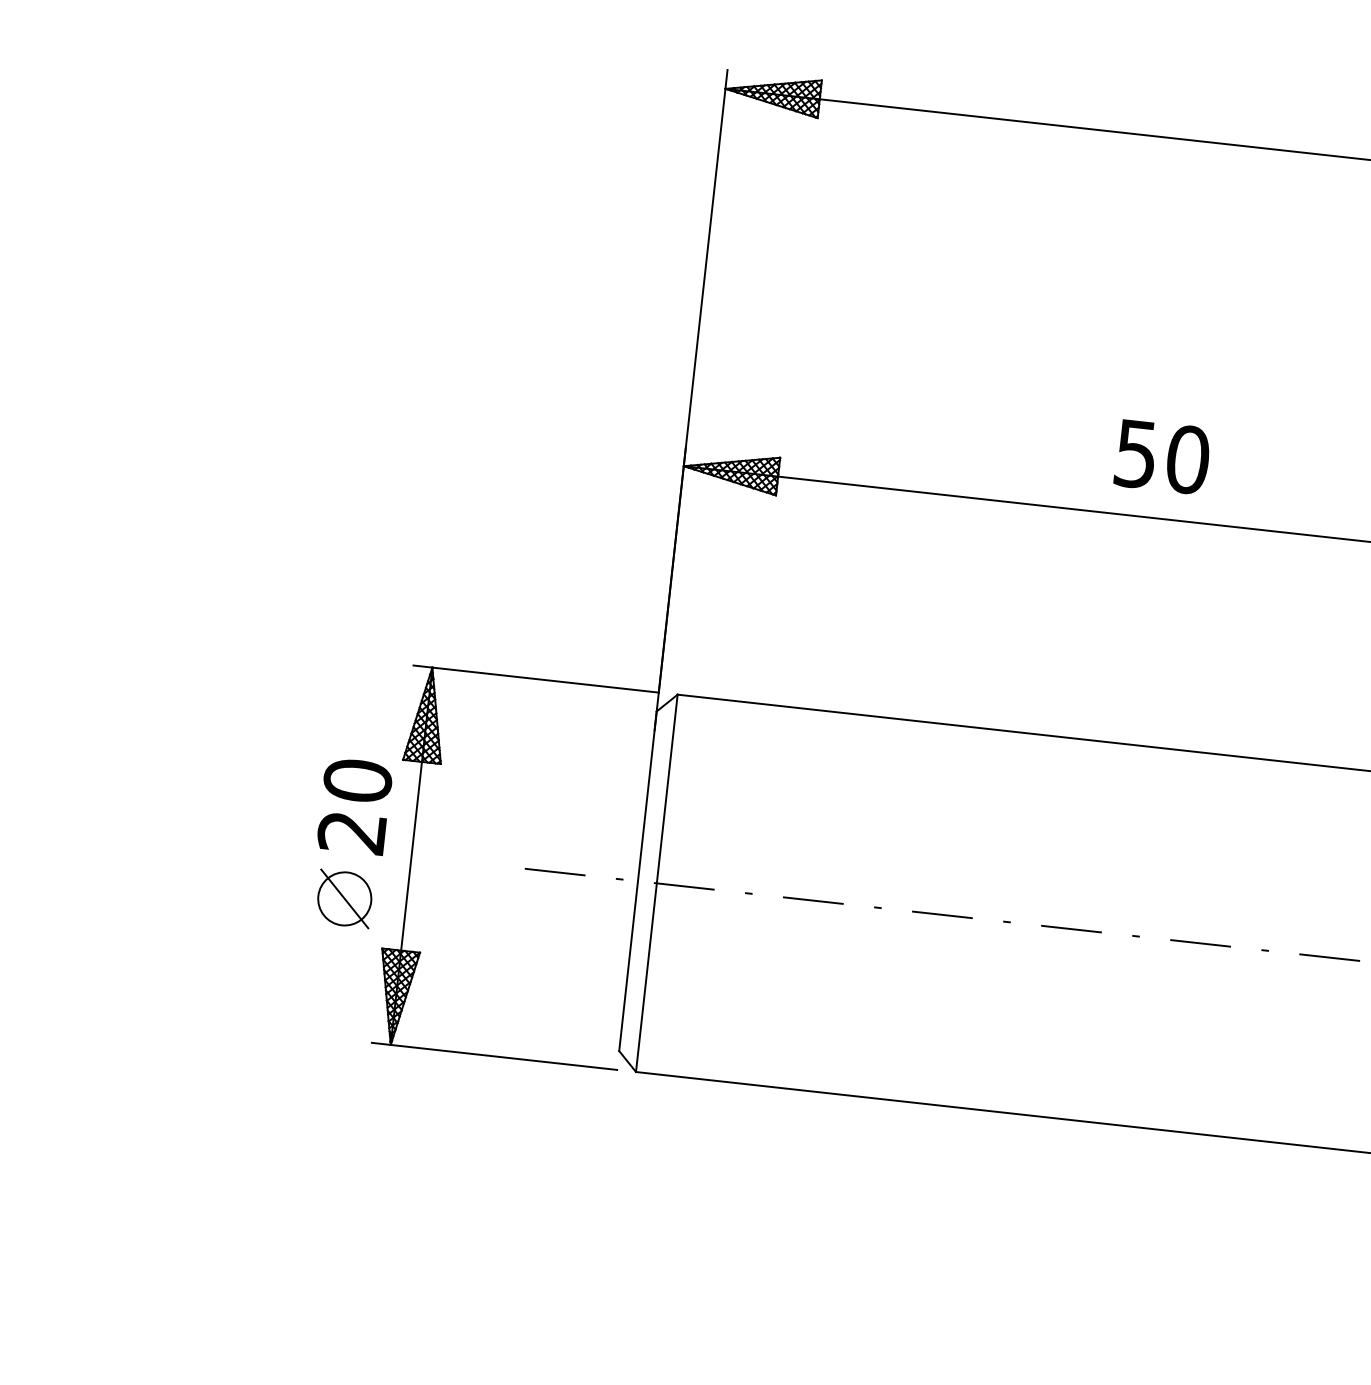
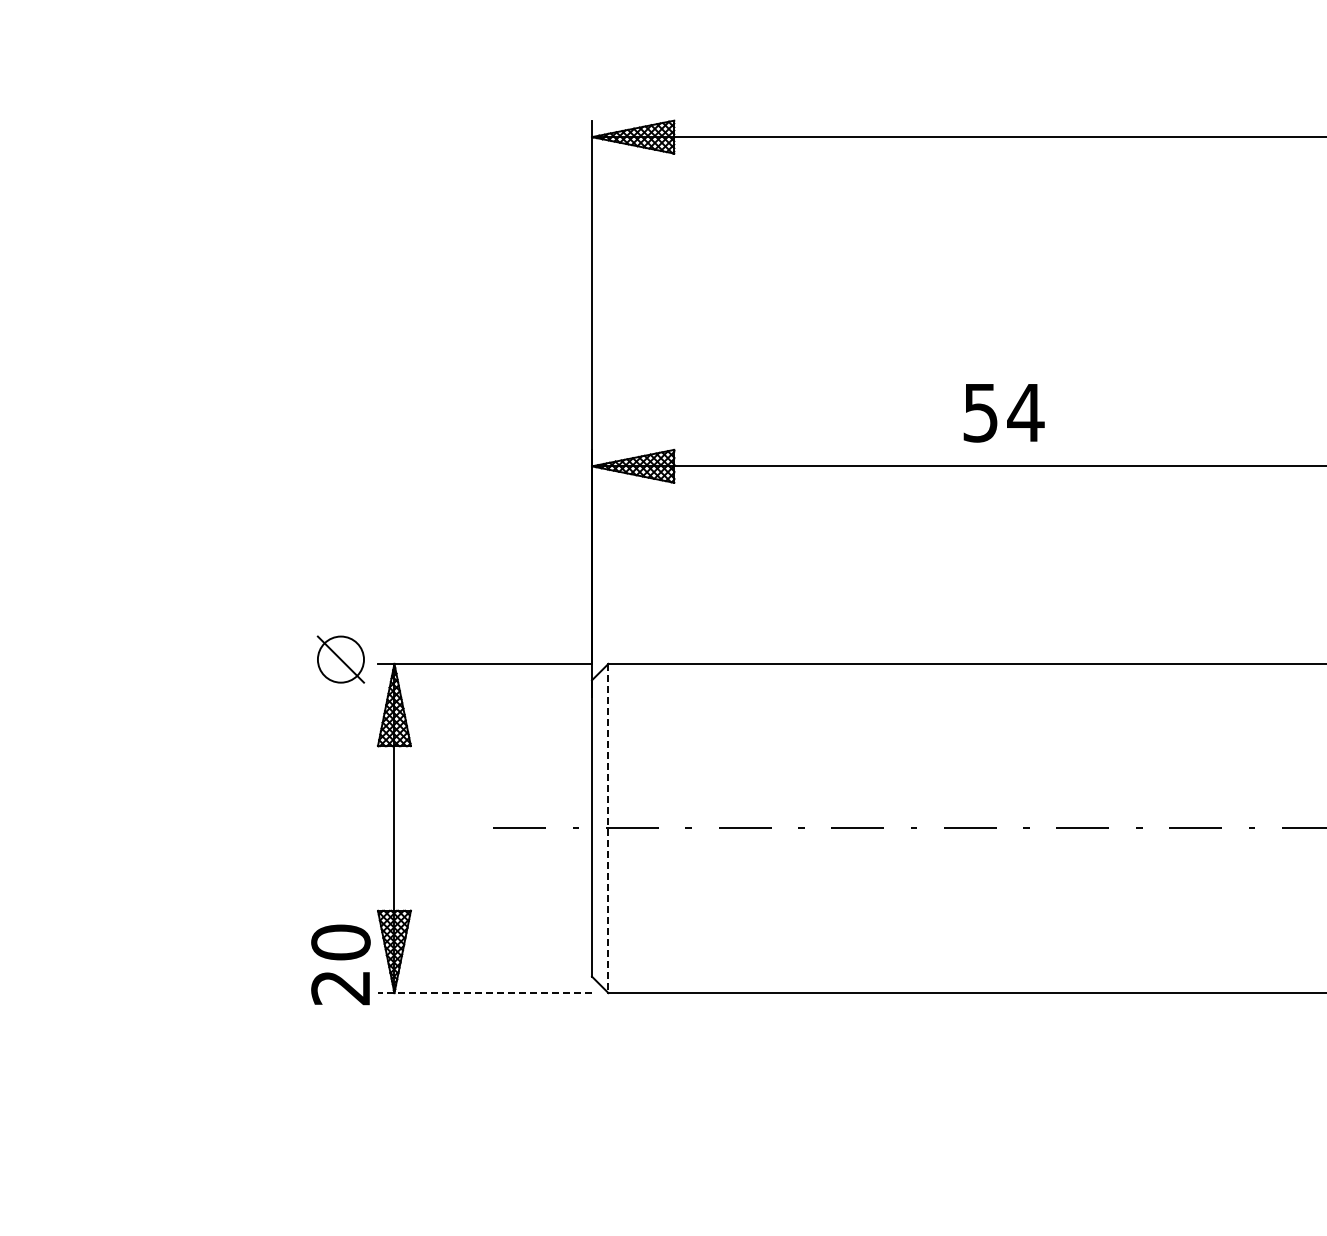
text: (1187, 459) -> (1025, 412), 50 -> 54
text: (354, 805) -> (340, 964), moved
line: (656, 883) -> (608, 828), solid -> dashed
part: (344, 898) -> (340, 659), moved
line: (495, 1056) -> (485, 993), solid -> dashed

